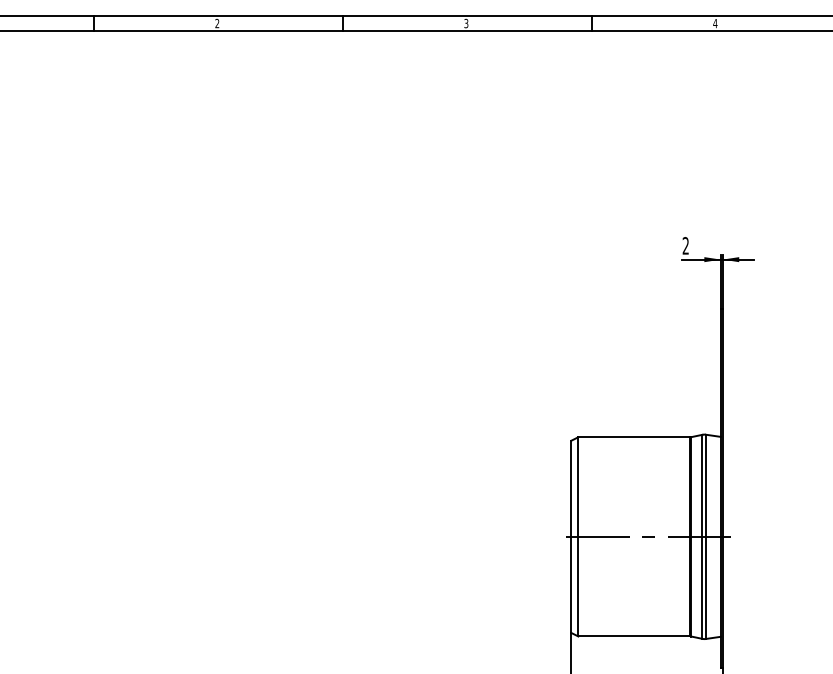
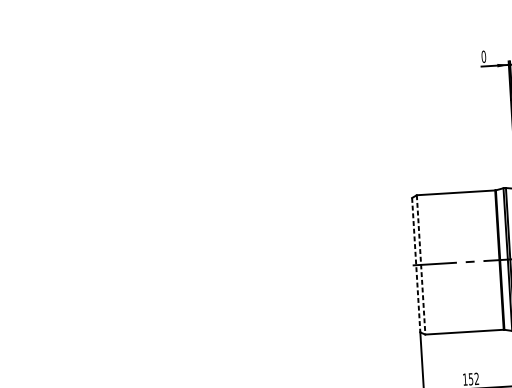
text: (685, 245) -> (483, 56), 2 -> 0
line: (578, 536) -> (421, 264), solid -> dashed
line: (571, 537) -> (416, 265), solid -> dashed

